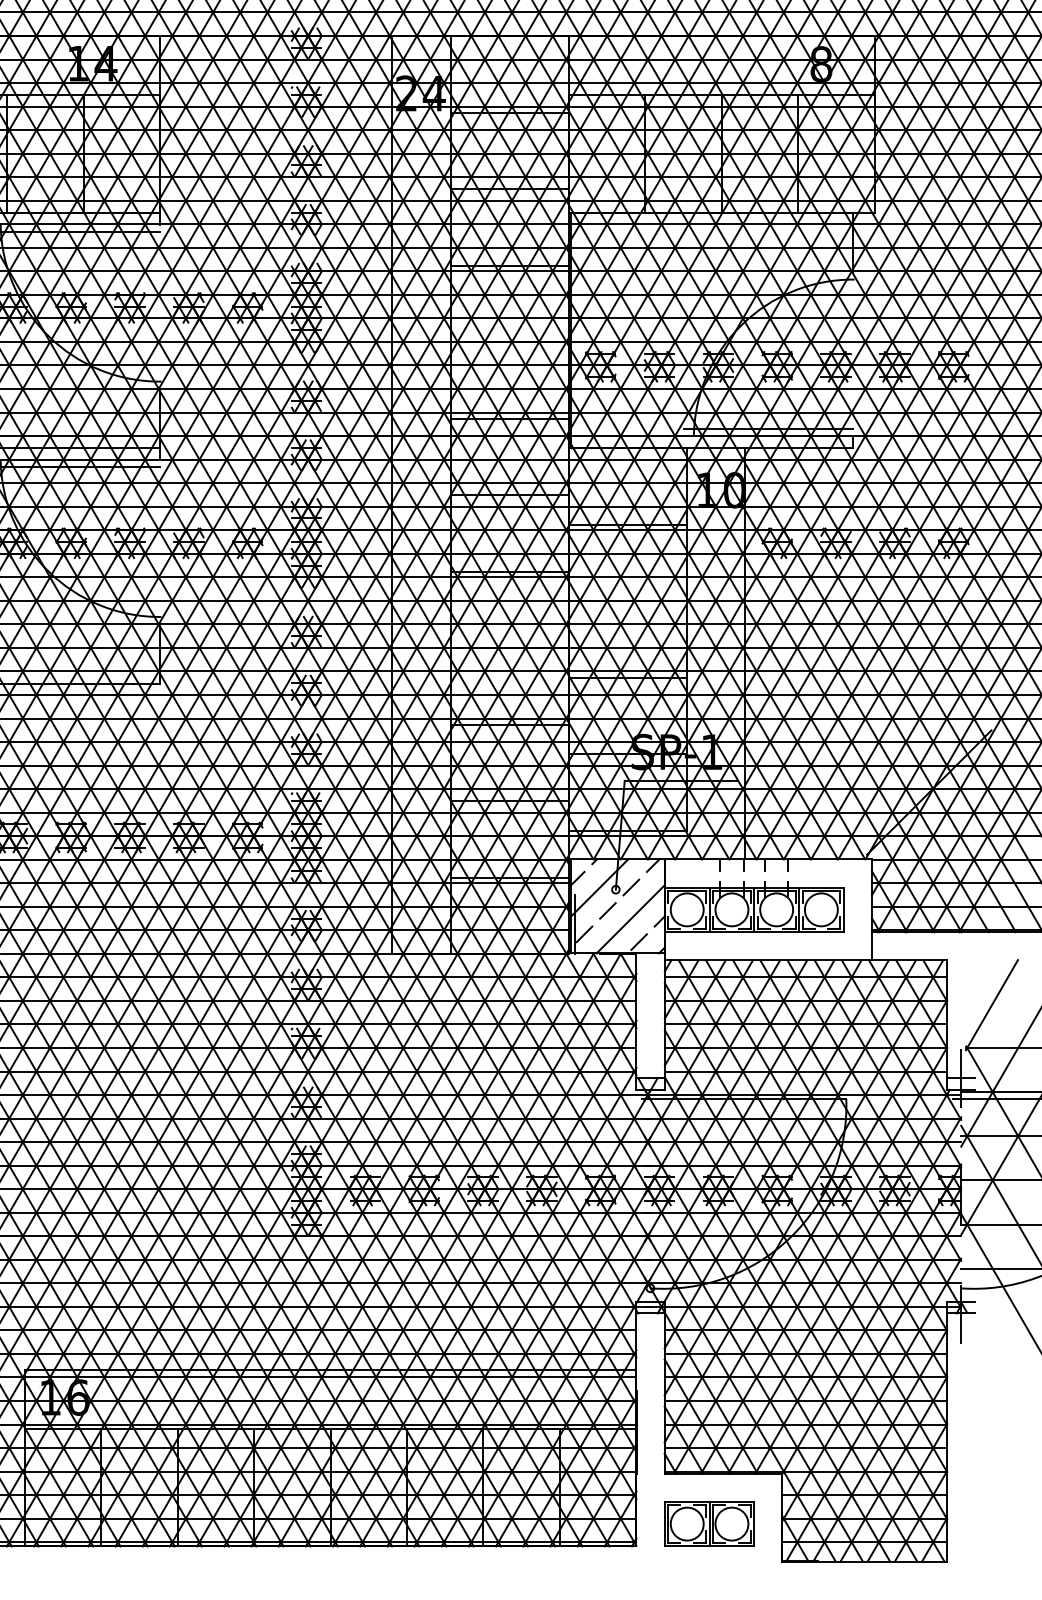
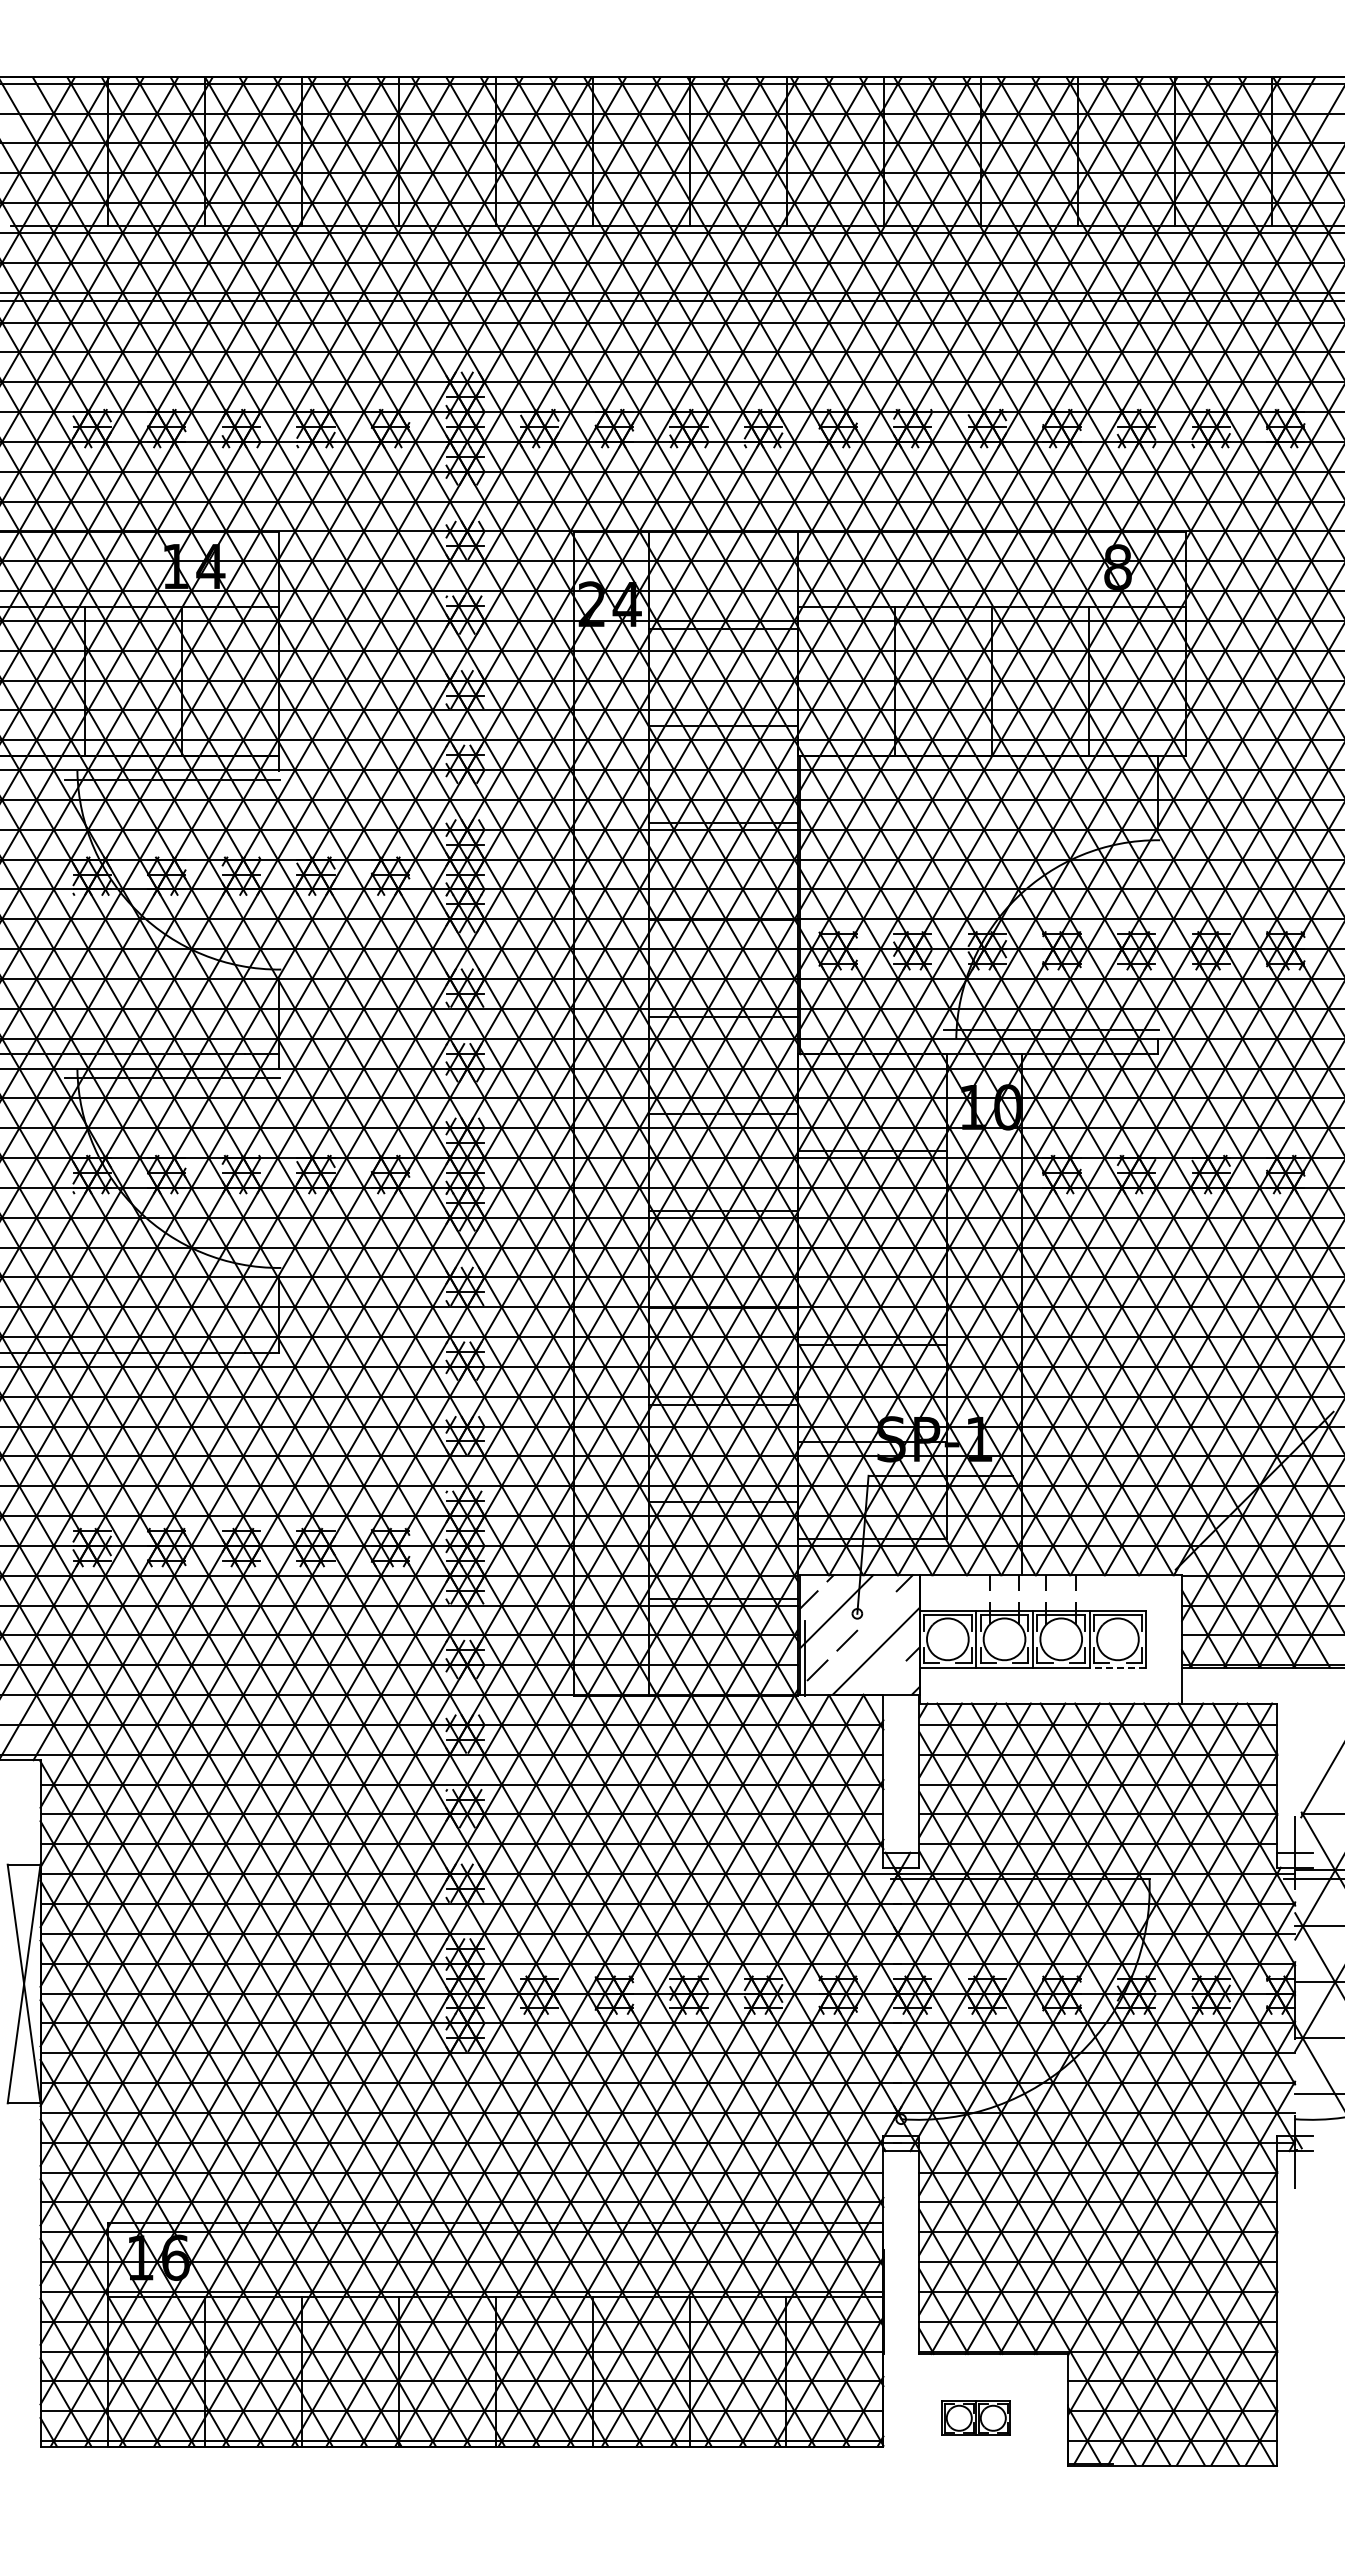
line: (630, 887) -> (876, 1610), removed
line: (821, 932) -> (1117, 1667), solid -> dashed
line: (638, 942) -> (886, 1680), removed
part: (709, 1524) -> (976, 2418), size x0.6

